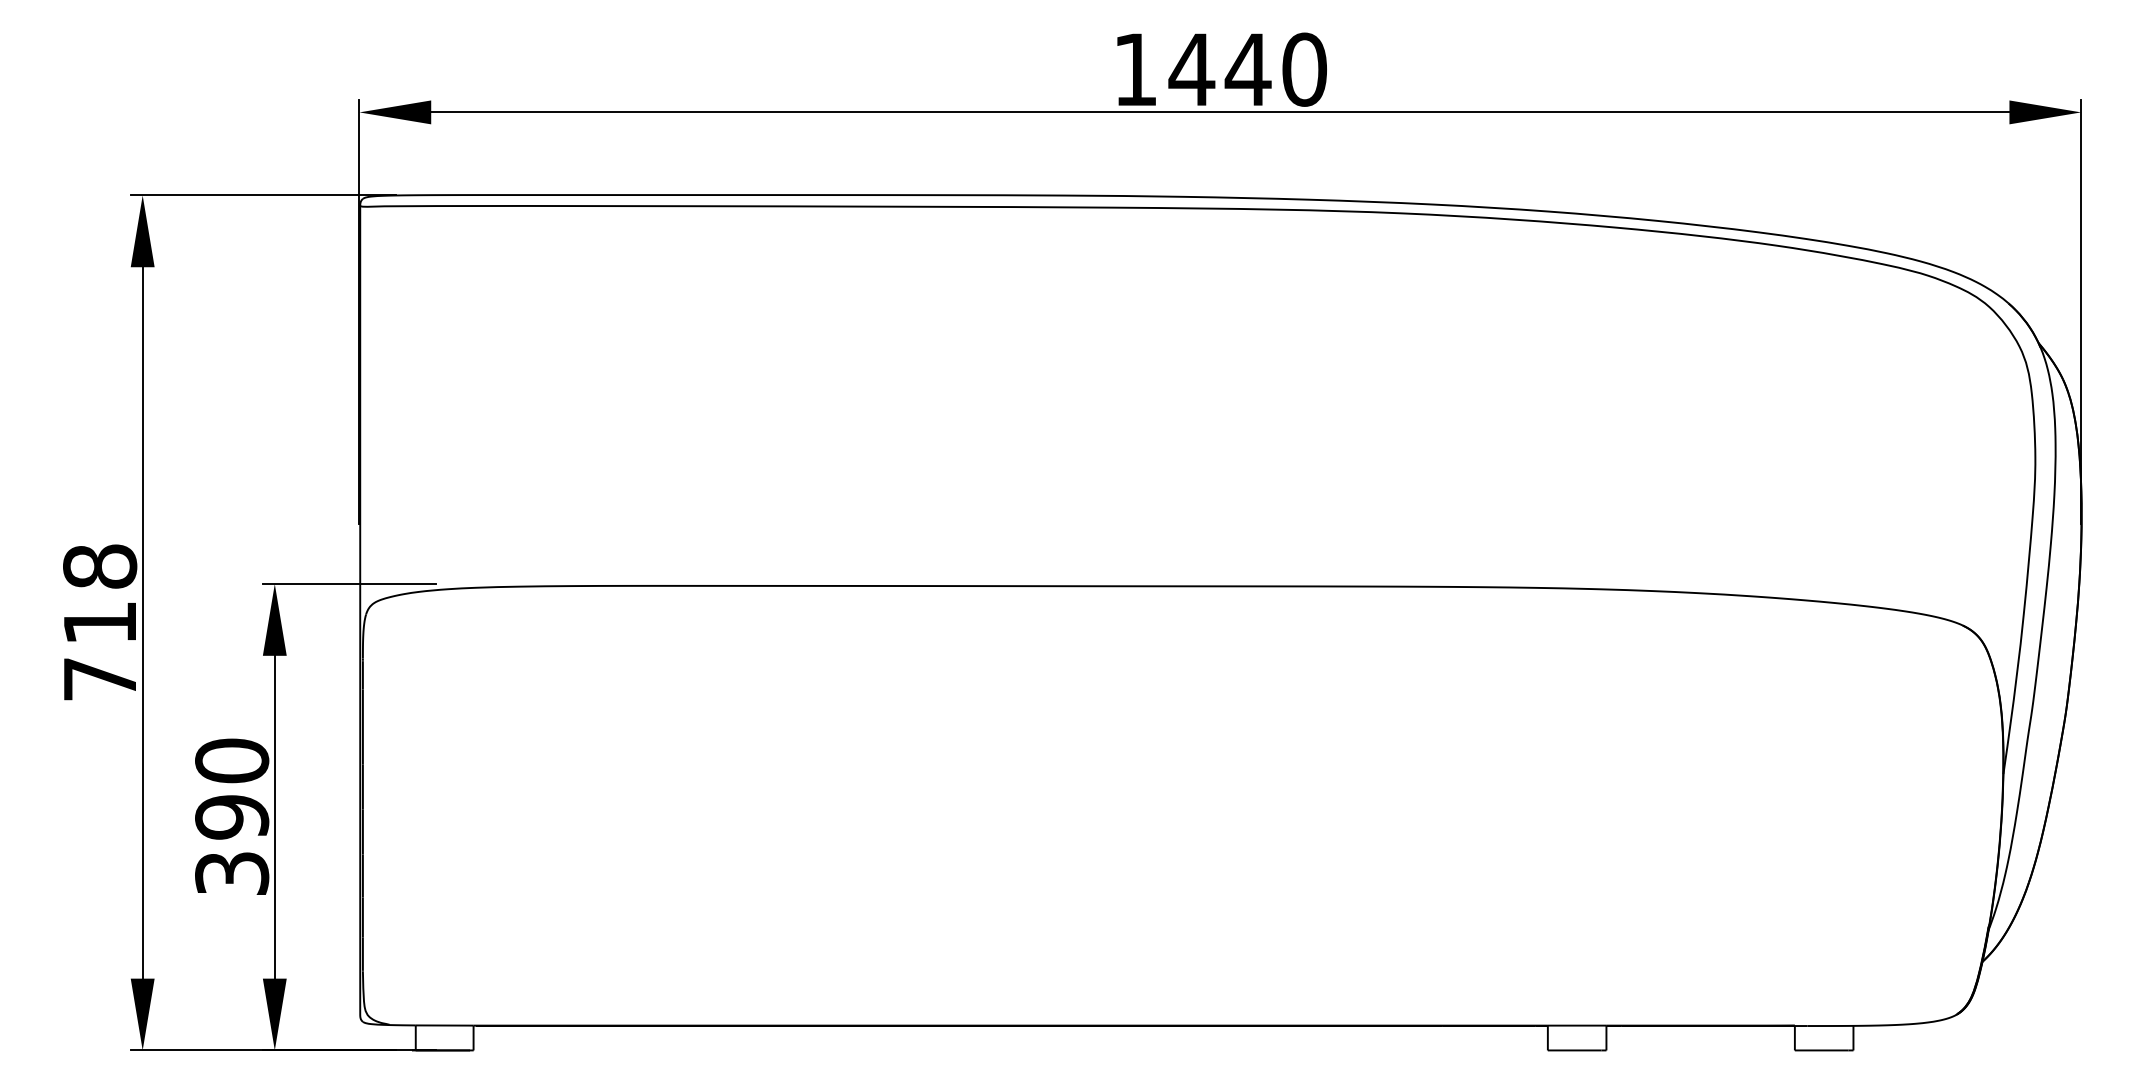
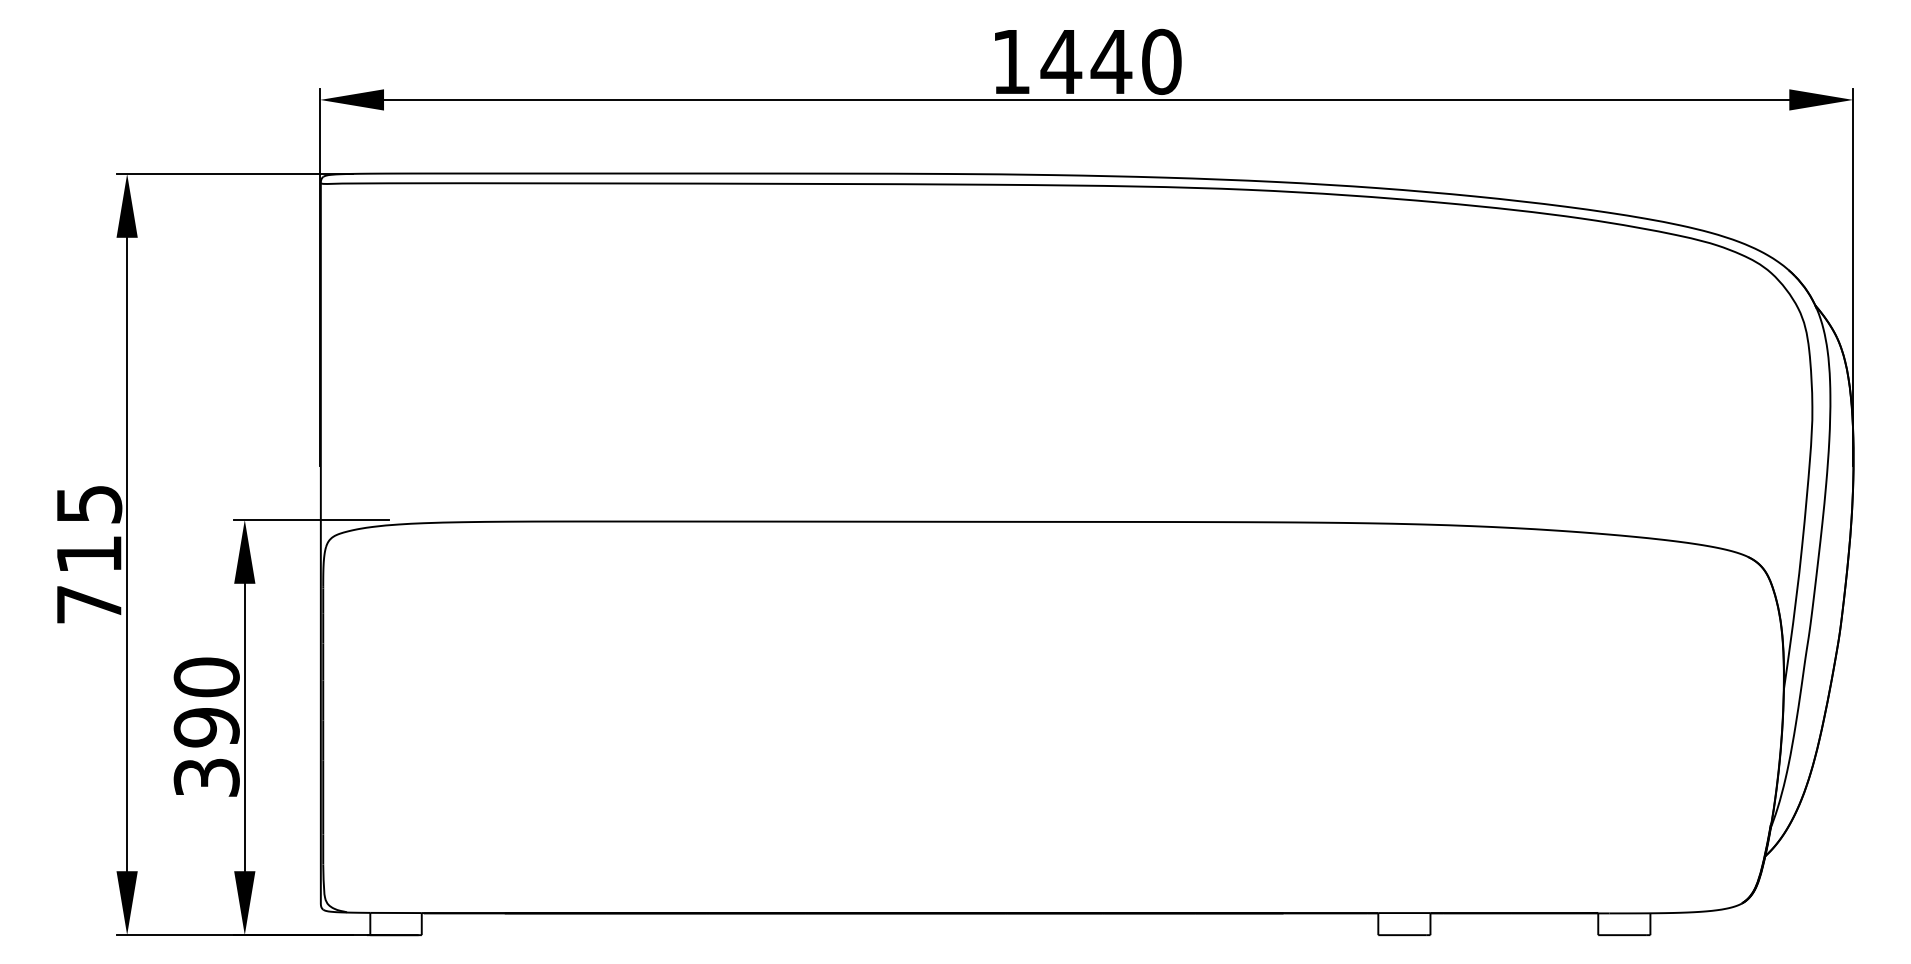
text: (100, 565) -> (89, 503), 718 -> 715

